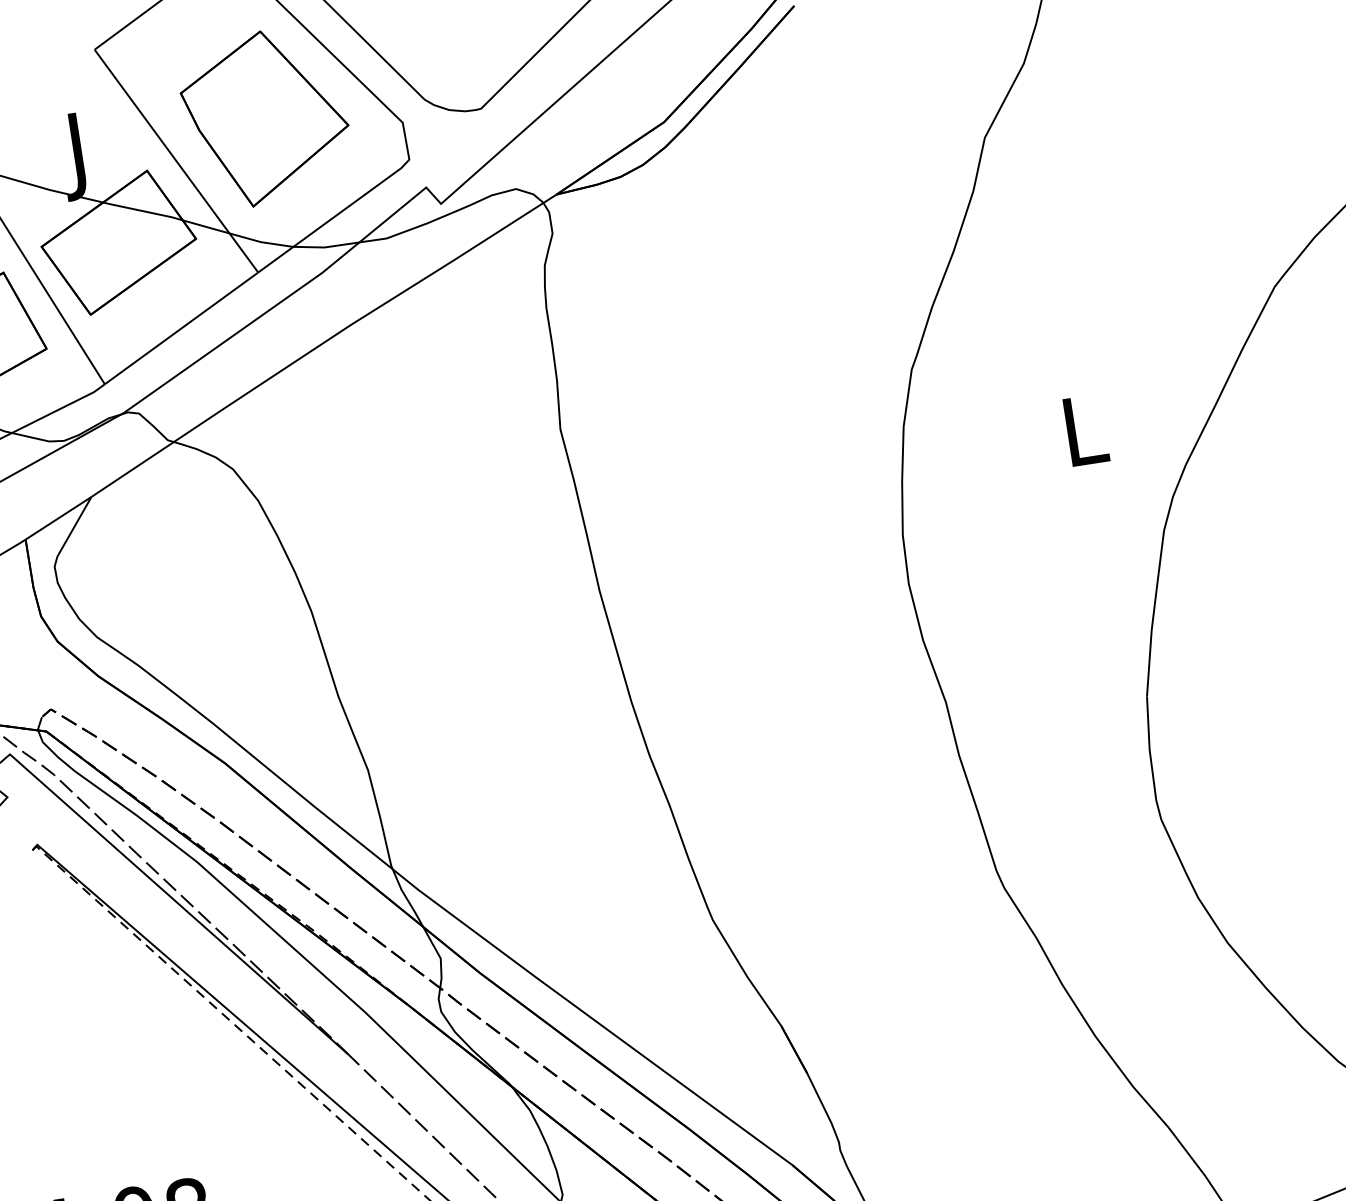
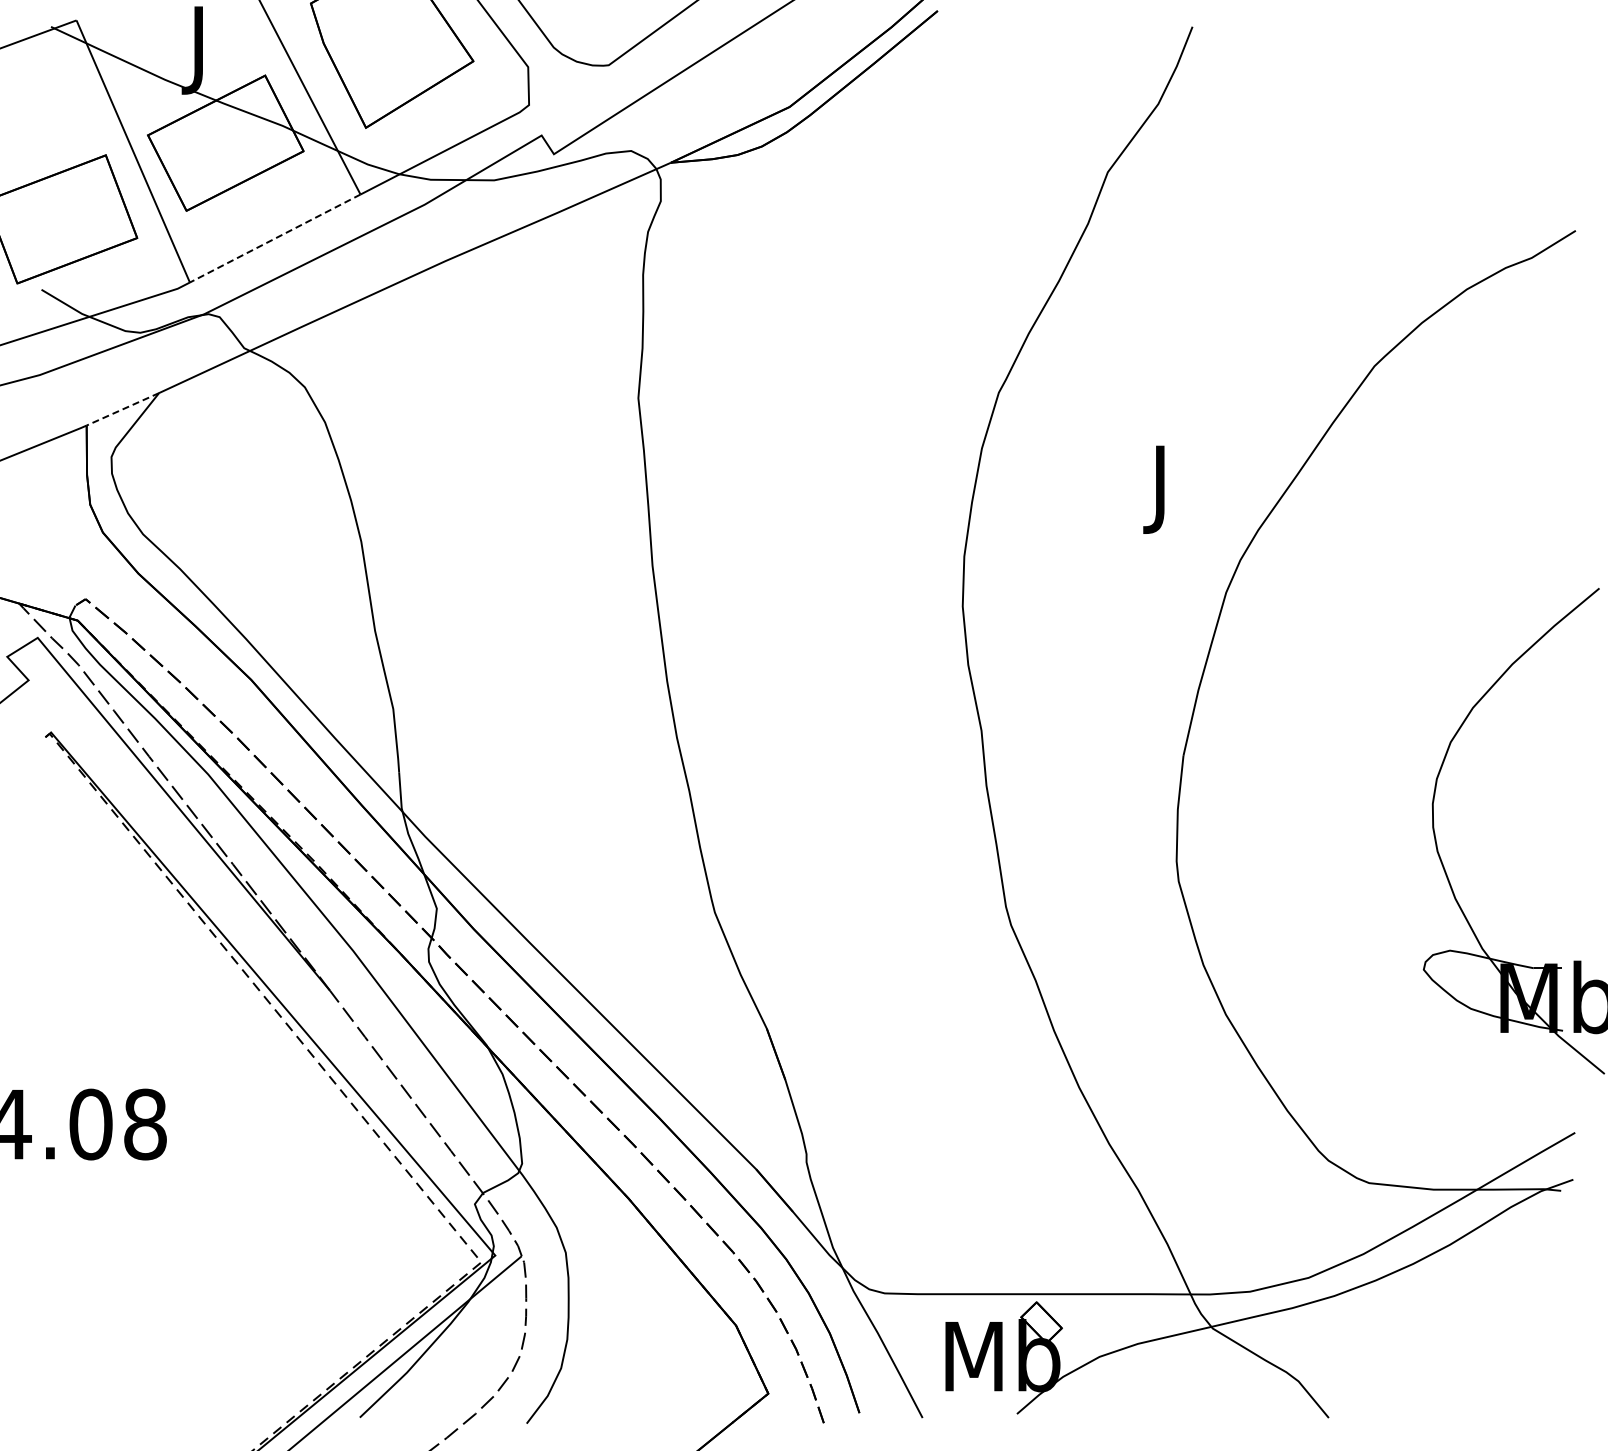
line: (181, 328) -> (275, 238), solid -> dashed
text: (1087, 439) -> (1163, 489), L -> J
line: (58, 518) -> (122, 409), solid -> dashed

